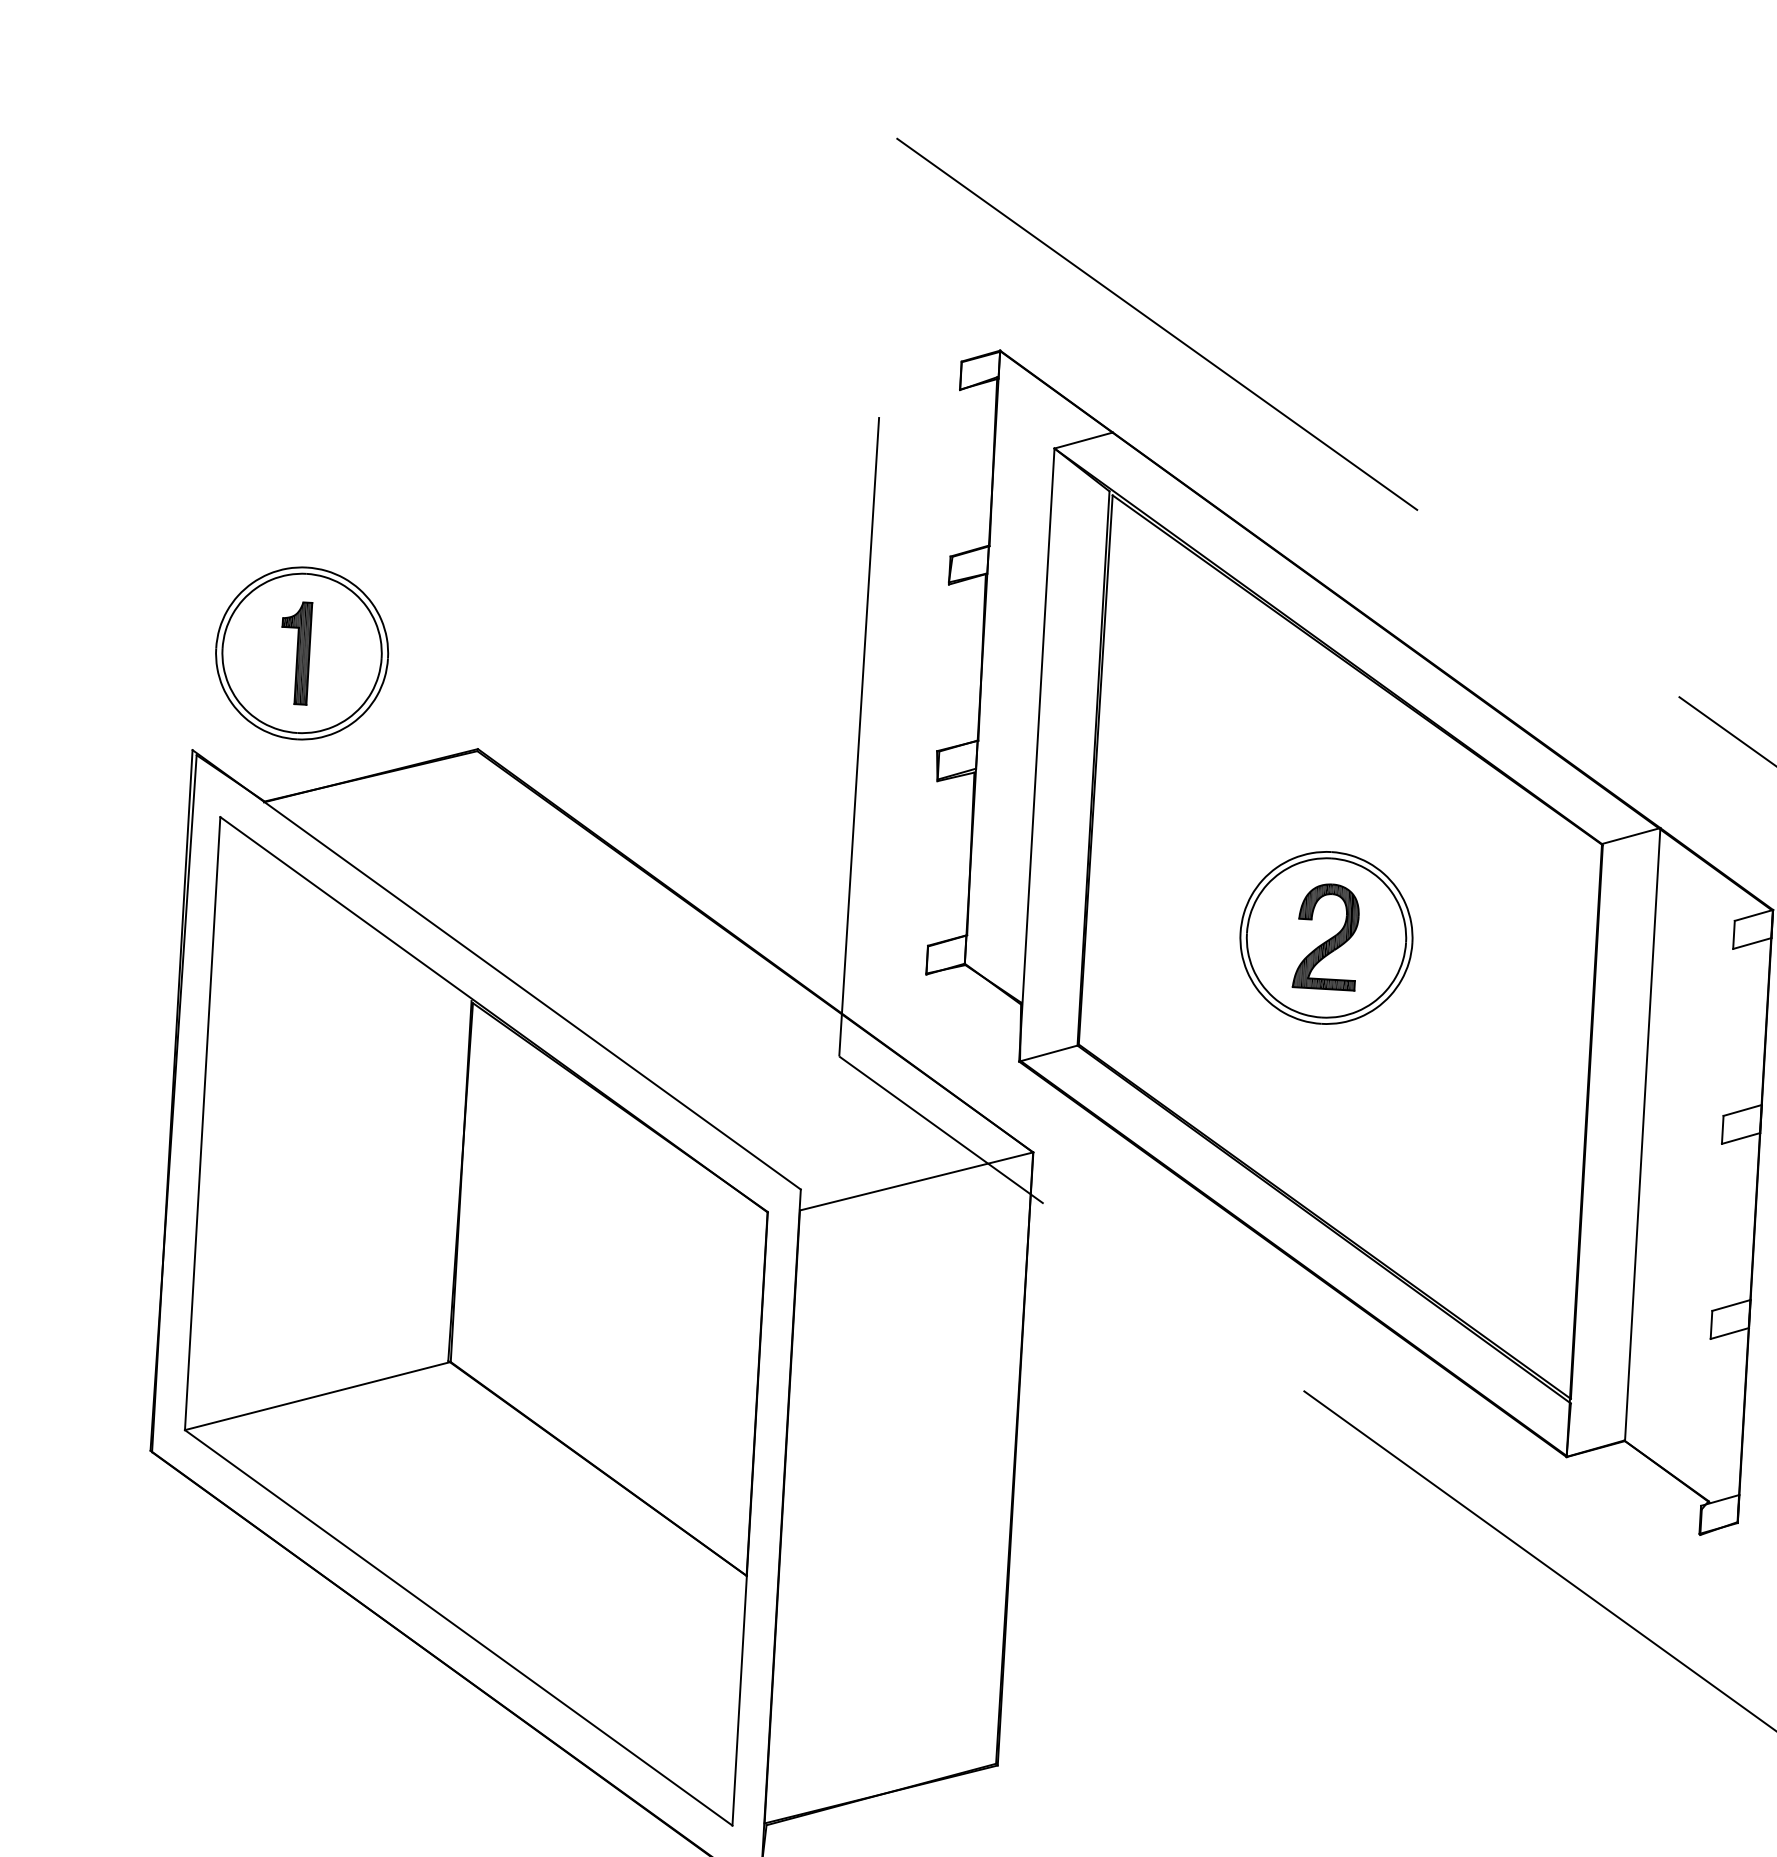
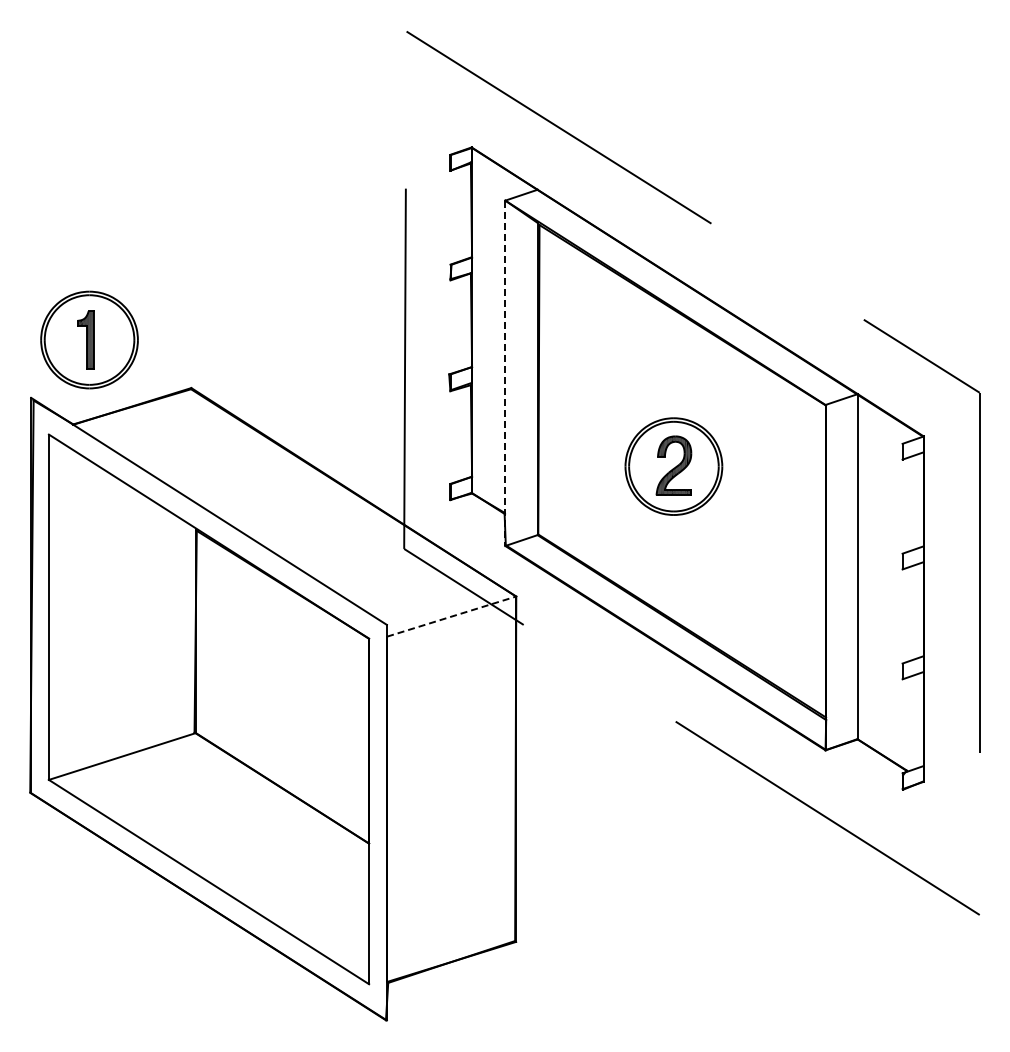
line: (1037, 755) -> (505, 373), solid -> dashed
line: (916, 1181) -> (451, 616), solid -> dashed

